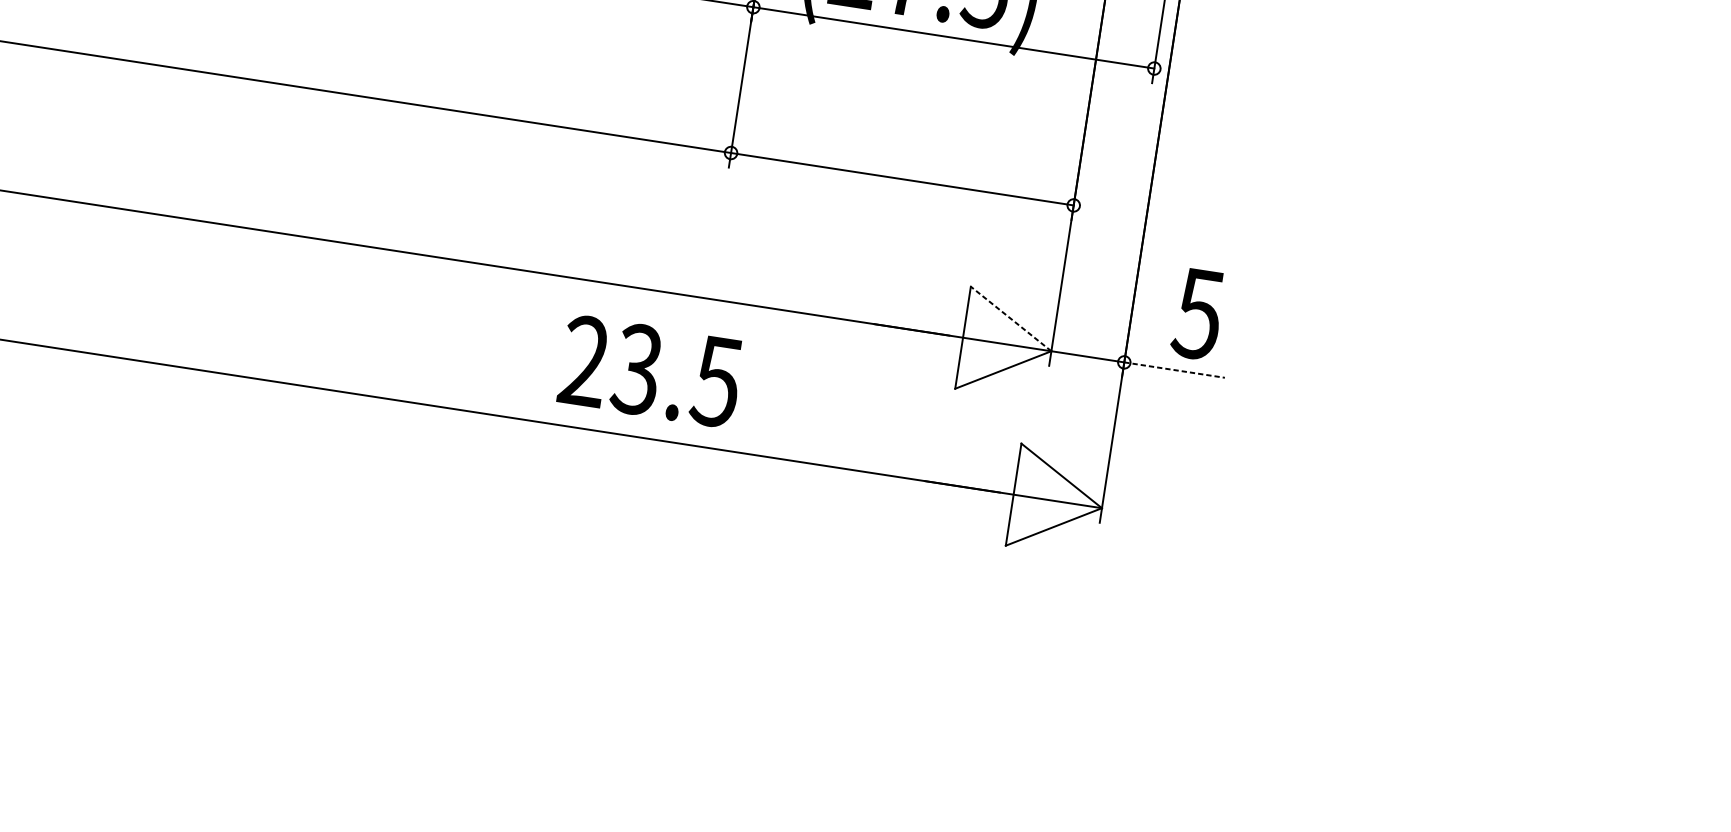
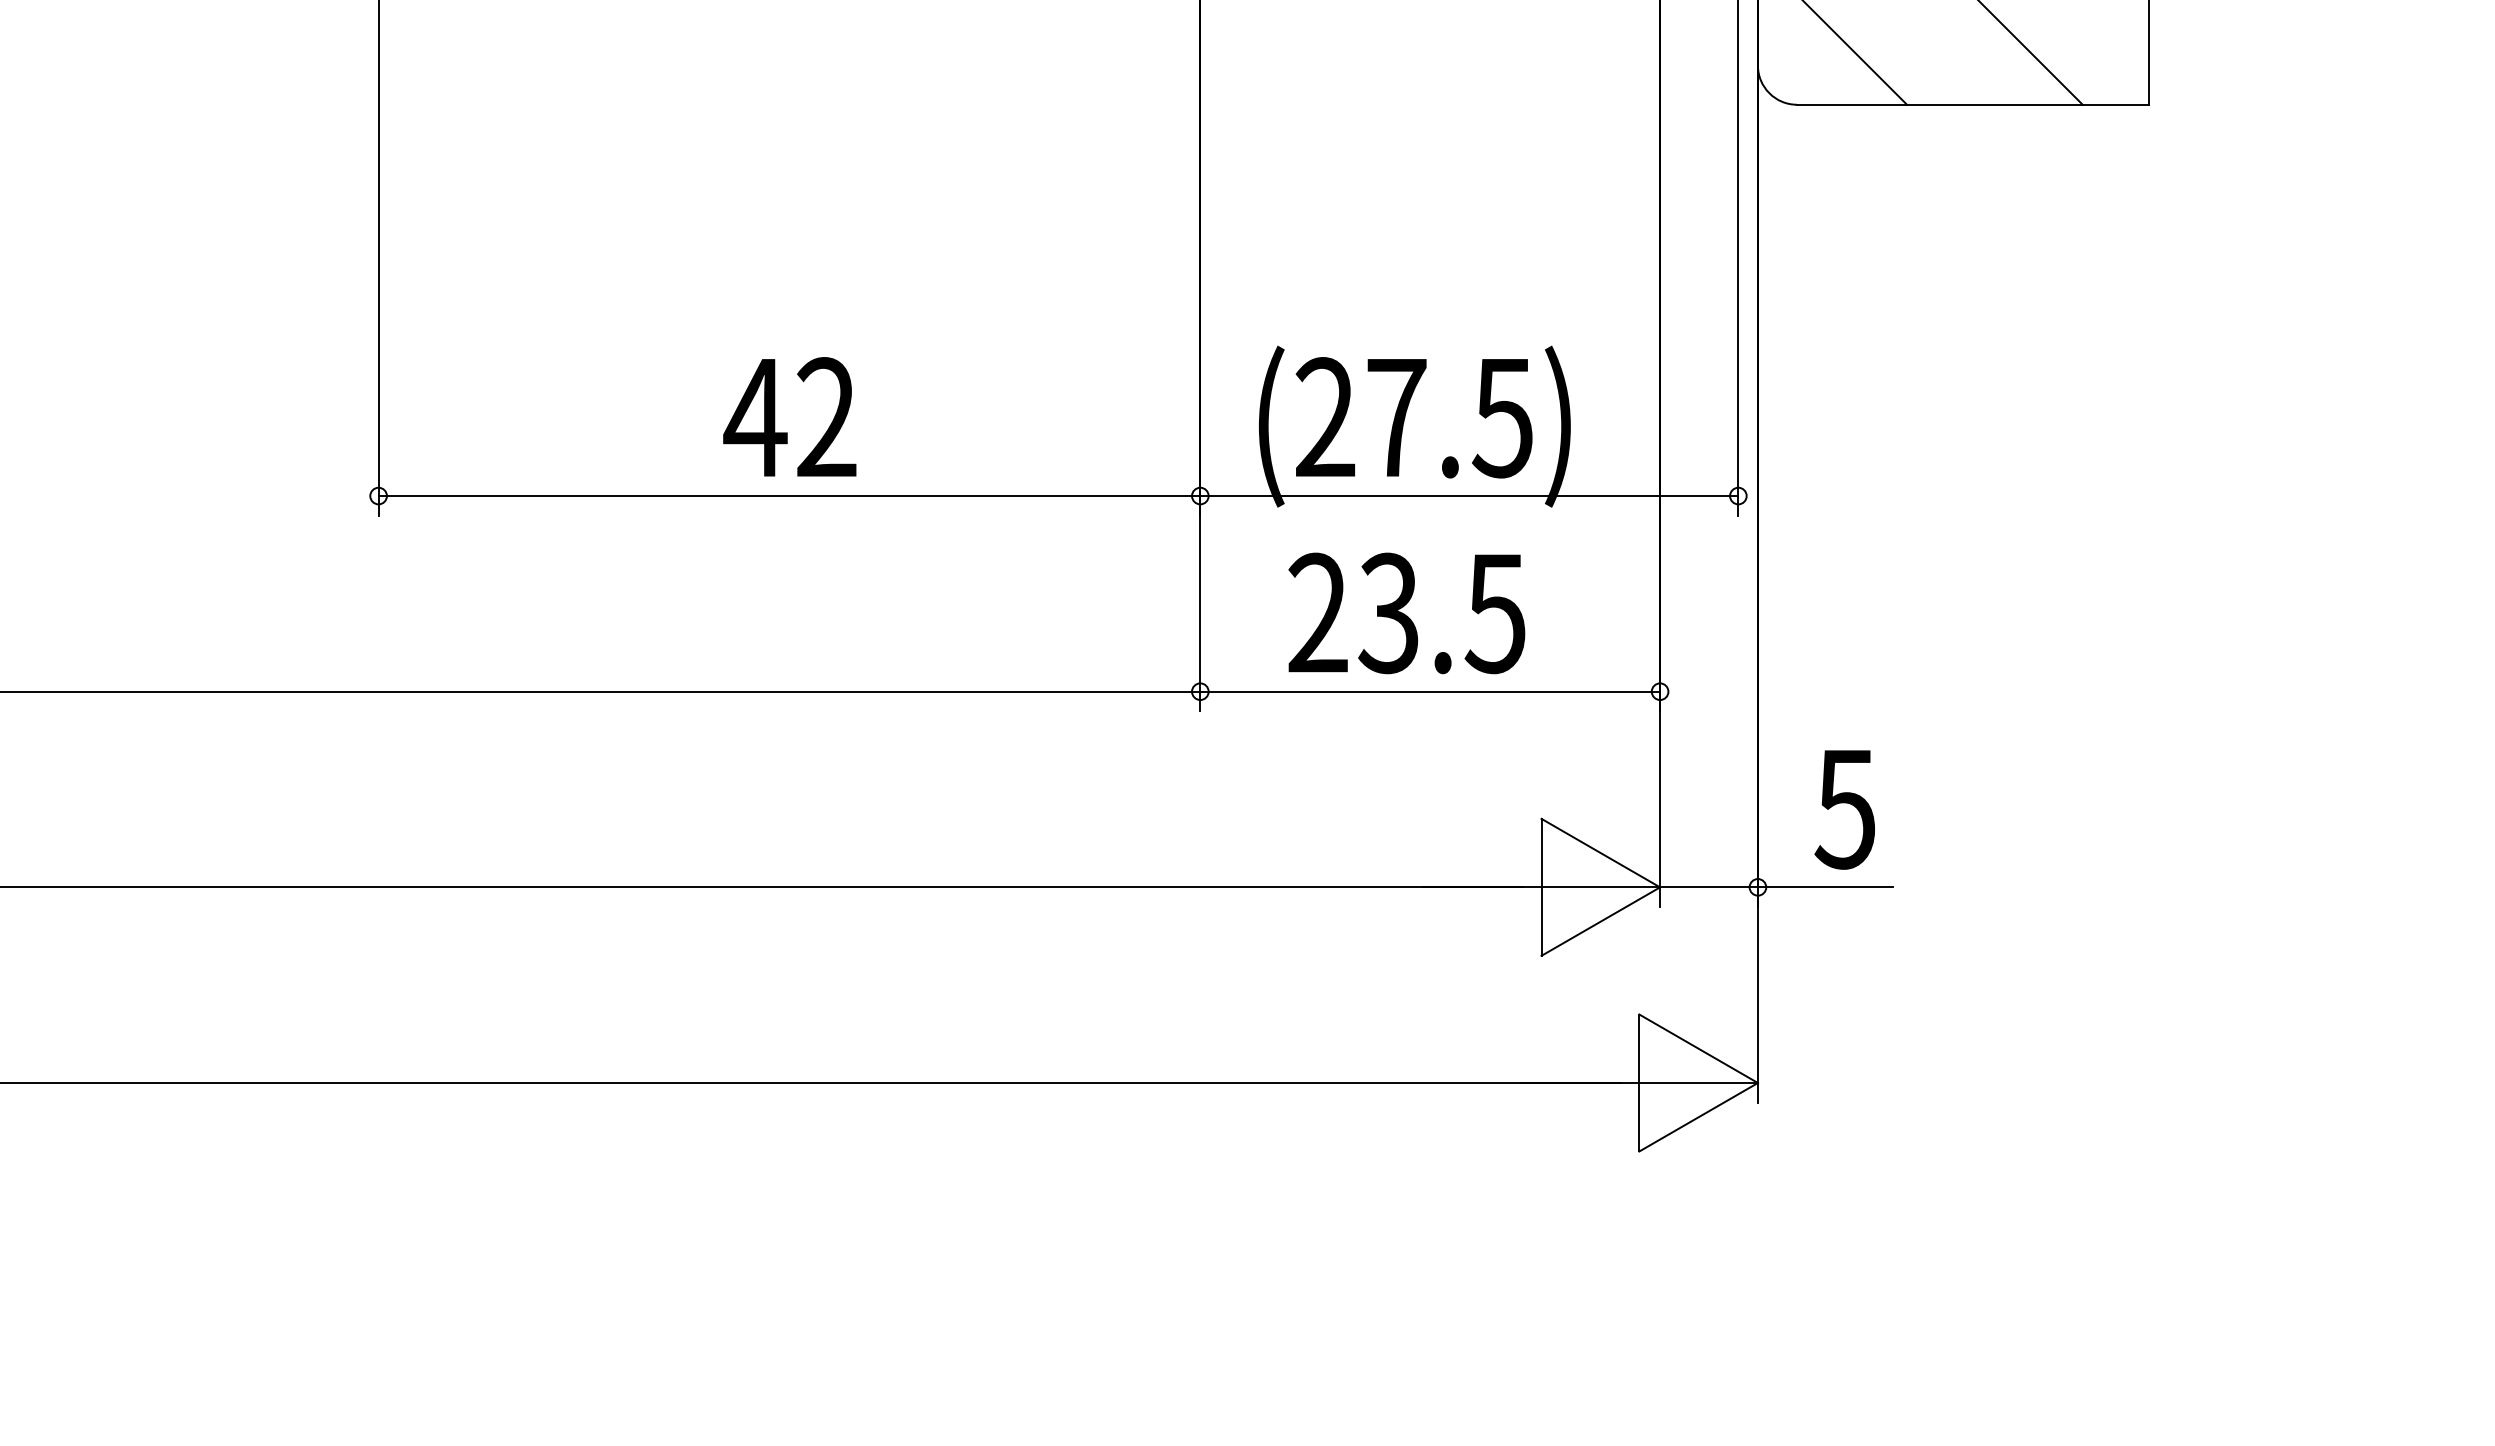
line: (1010, 318) -> (1600, 852), dashed -> solid
line: (1174, 370) -> (1825, 887), dashed -> solid
text: (650, 371) -> (1406, 613), moved

